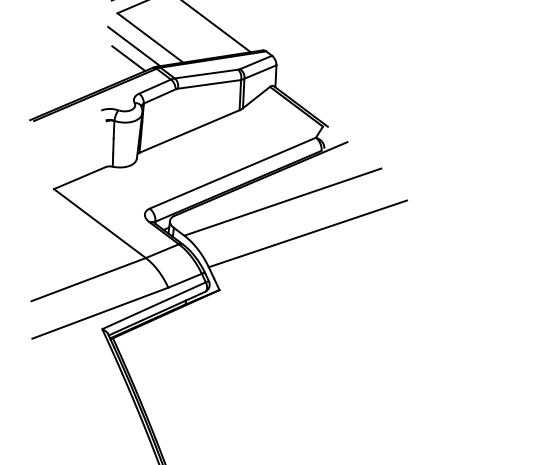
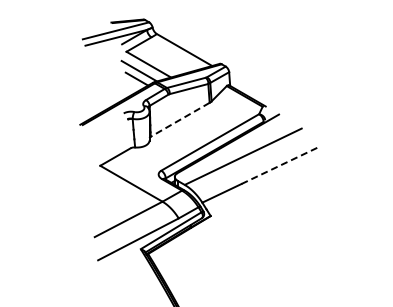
line: (188, 132) -> (179, 120), solid -> dashed
line: (339, 223) -> (280, 165), solid -> dashed

